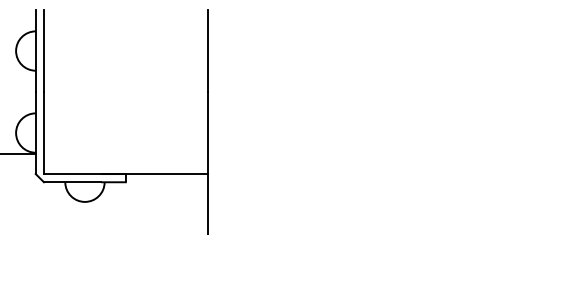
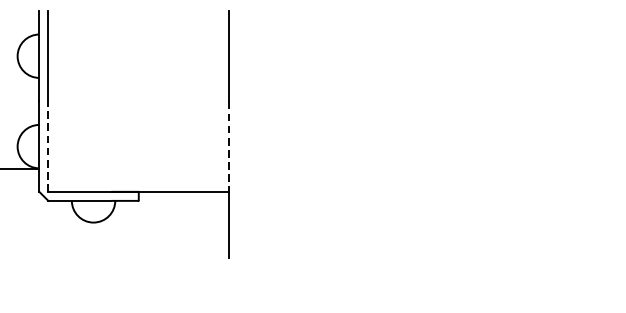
line: (43, 132) -> (47, 146), solid -> dashed
line: (207, 133) -> (228, 147), solid -> dashed

